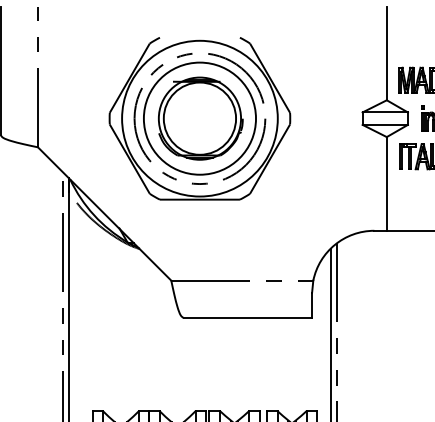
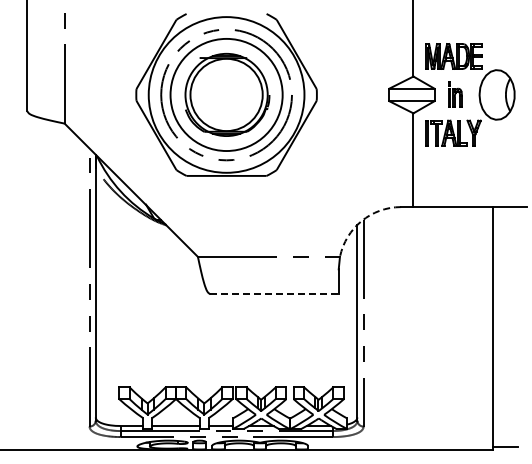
arc: (334, 245) -> (361, 221), solid -> dashed
line: (248, 318) -> (275, 294), solid -> dashed

